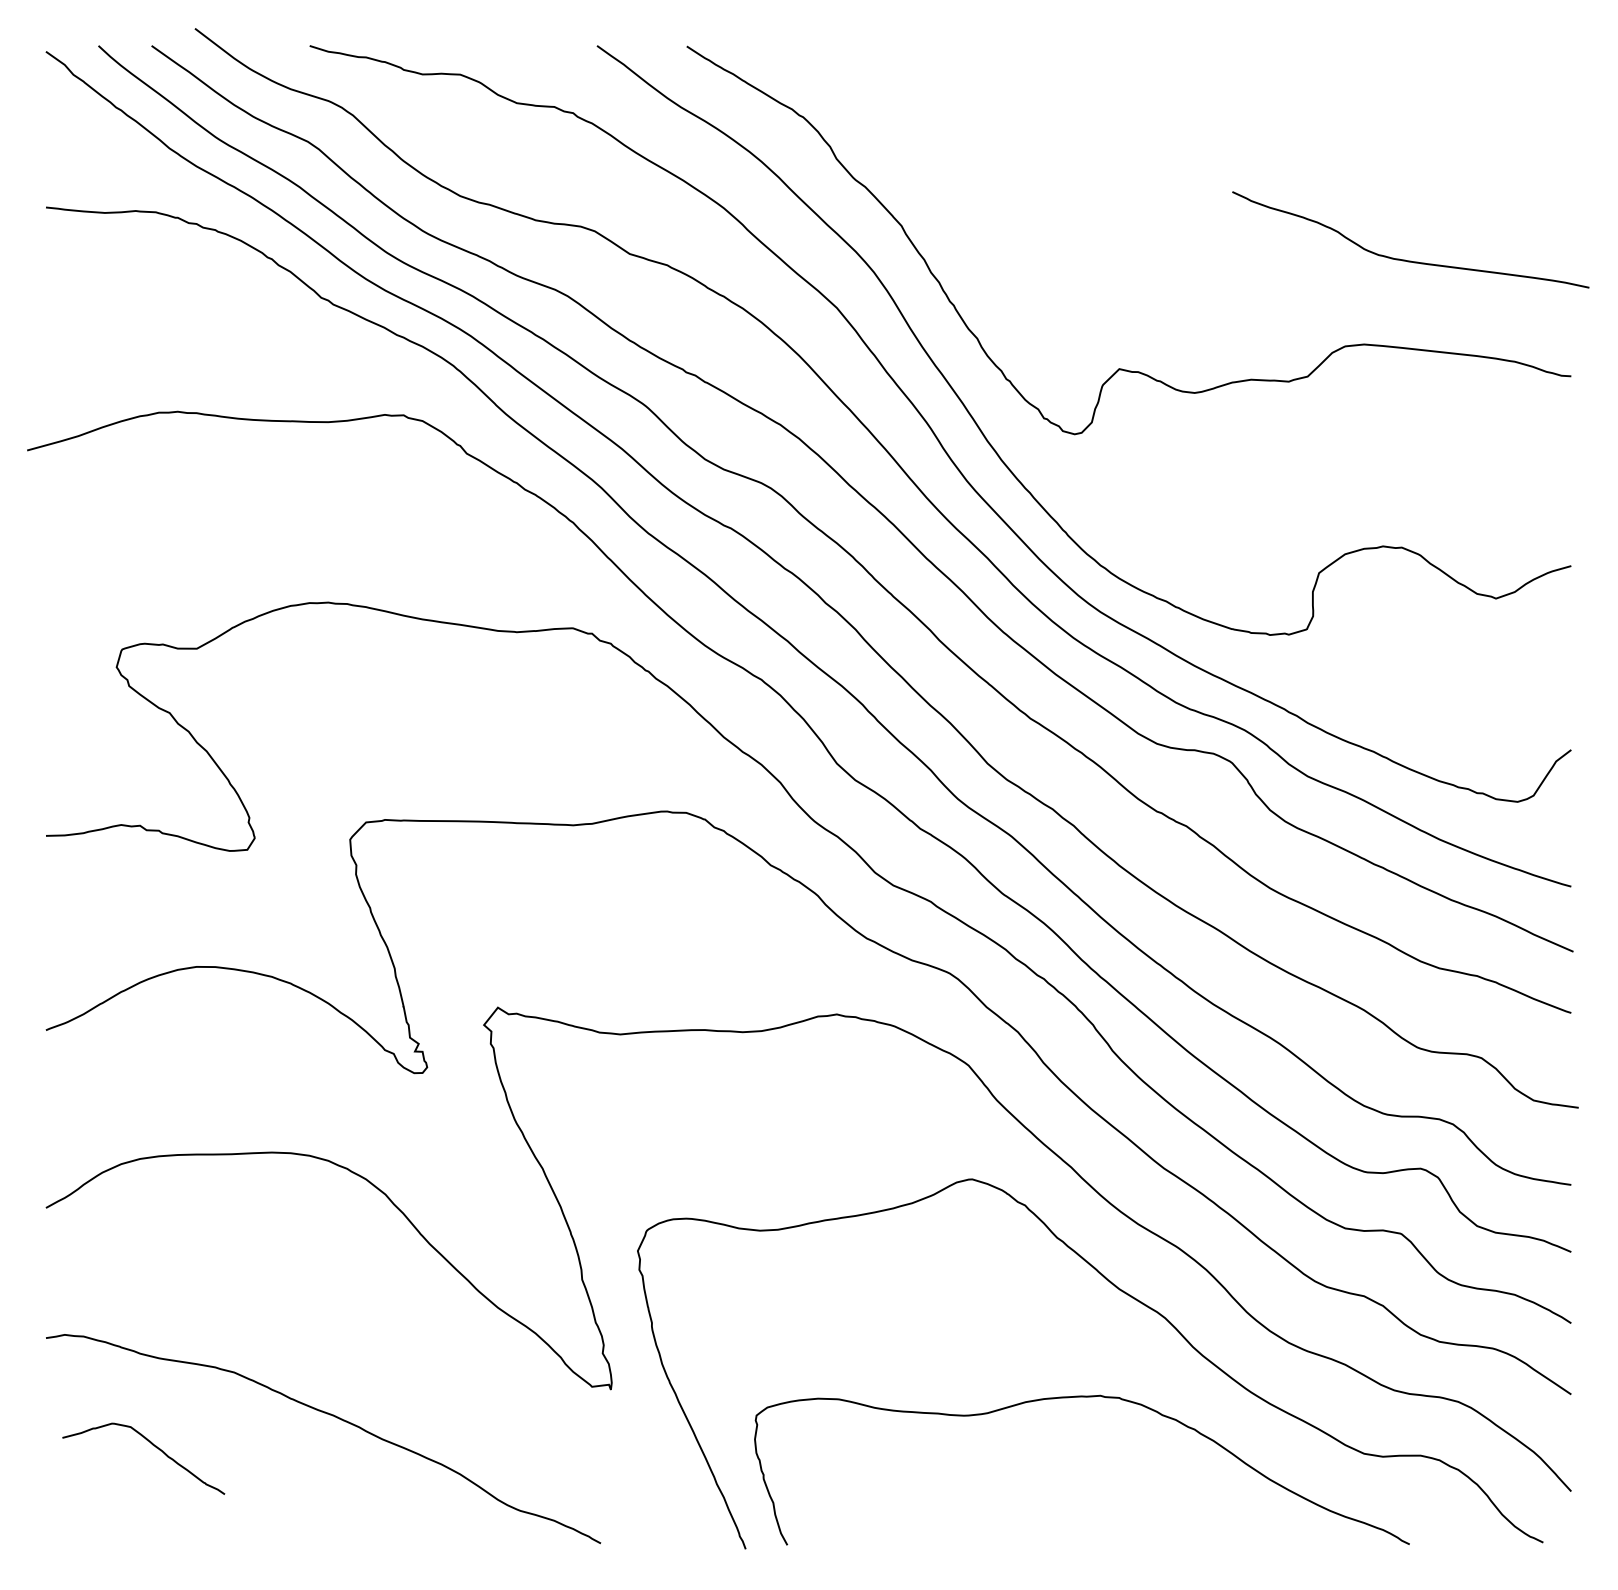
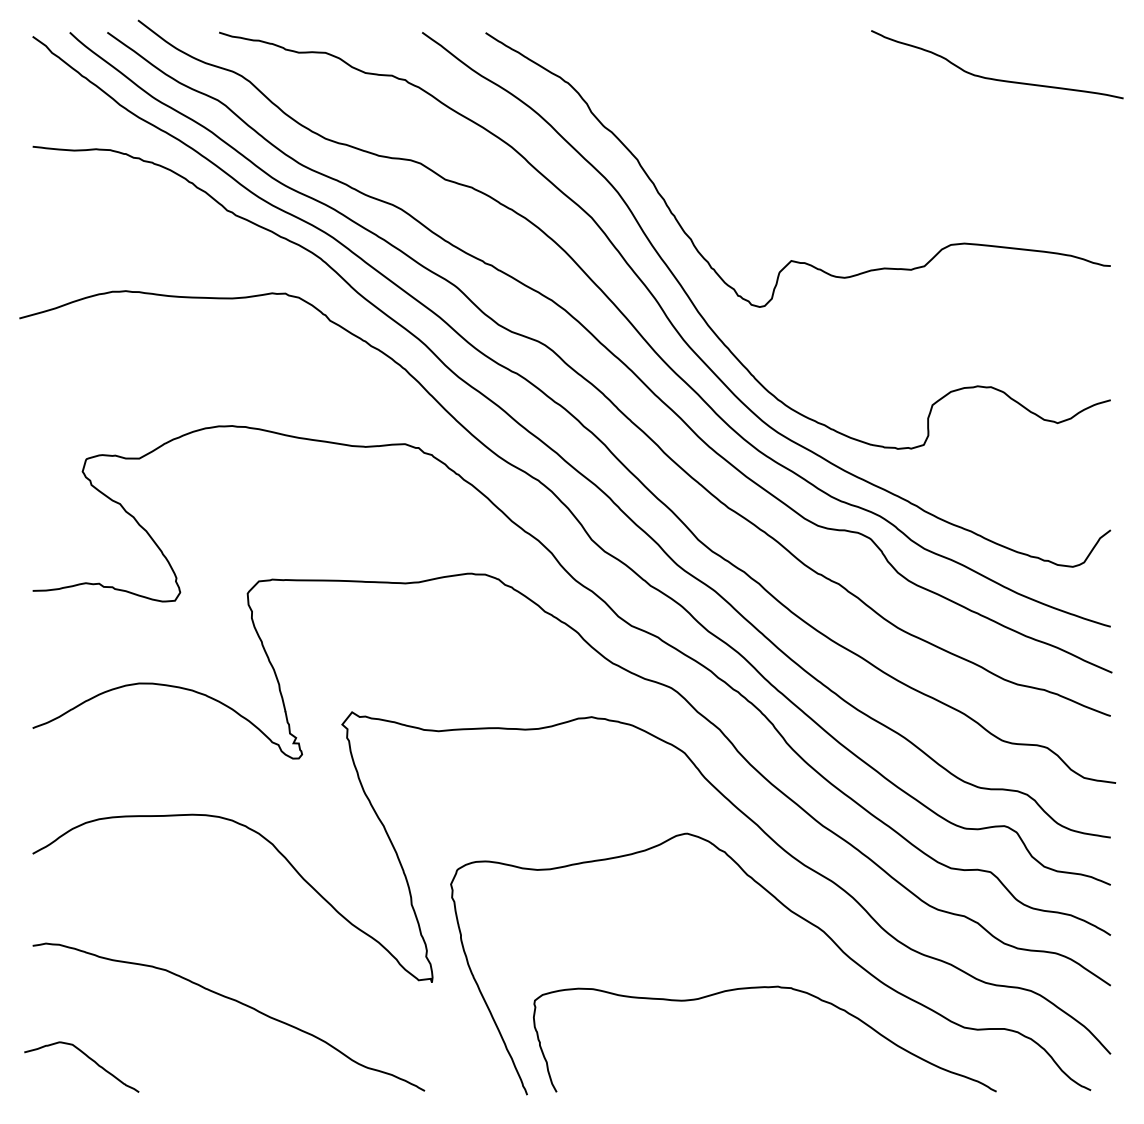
curve: (1408, 259) -> (995, 78), moved
curve: (153, 1446) -> (88, 1058), moved

